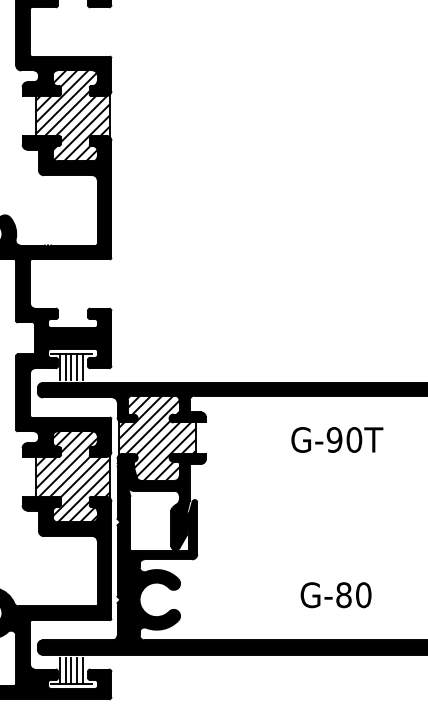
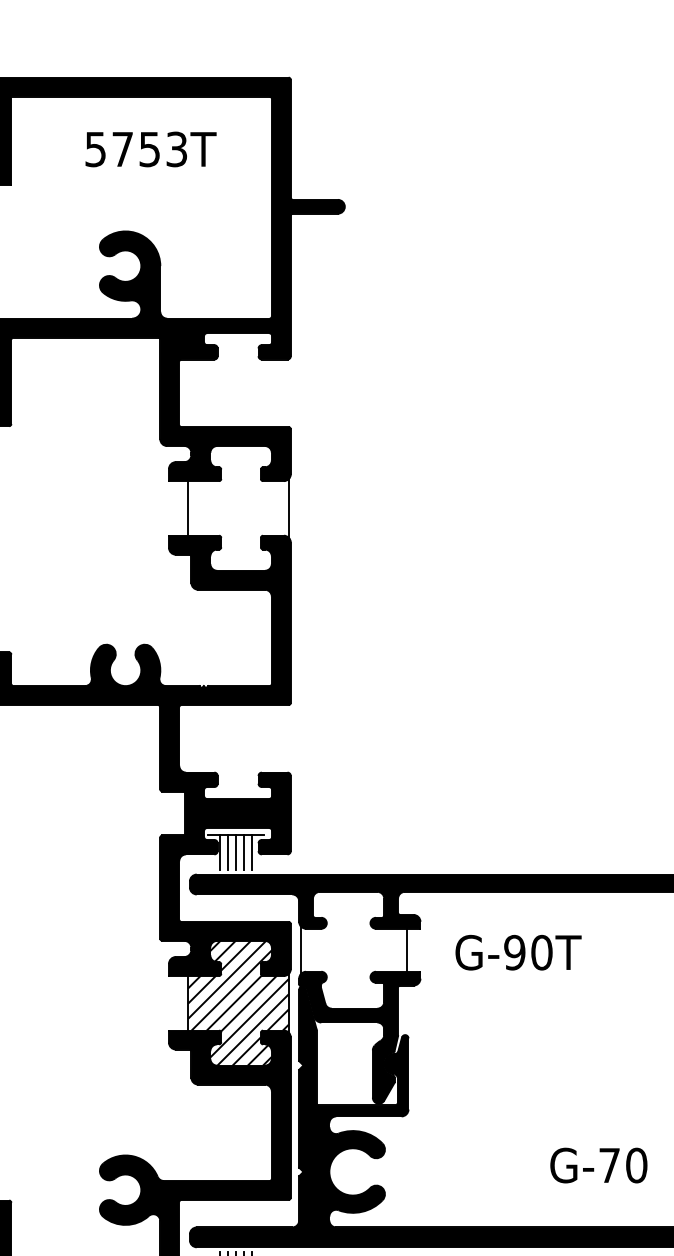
hatch: (72, 116) -> (237, 508), removed
hatch: (157, 437) -> (353, 949), removed
text: (337, 439) -> (518, 952), moved
text: (343, 595) -> (609, 1165), G-80 -> G-70

